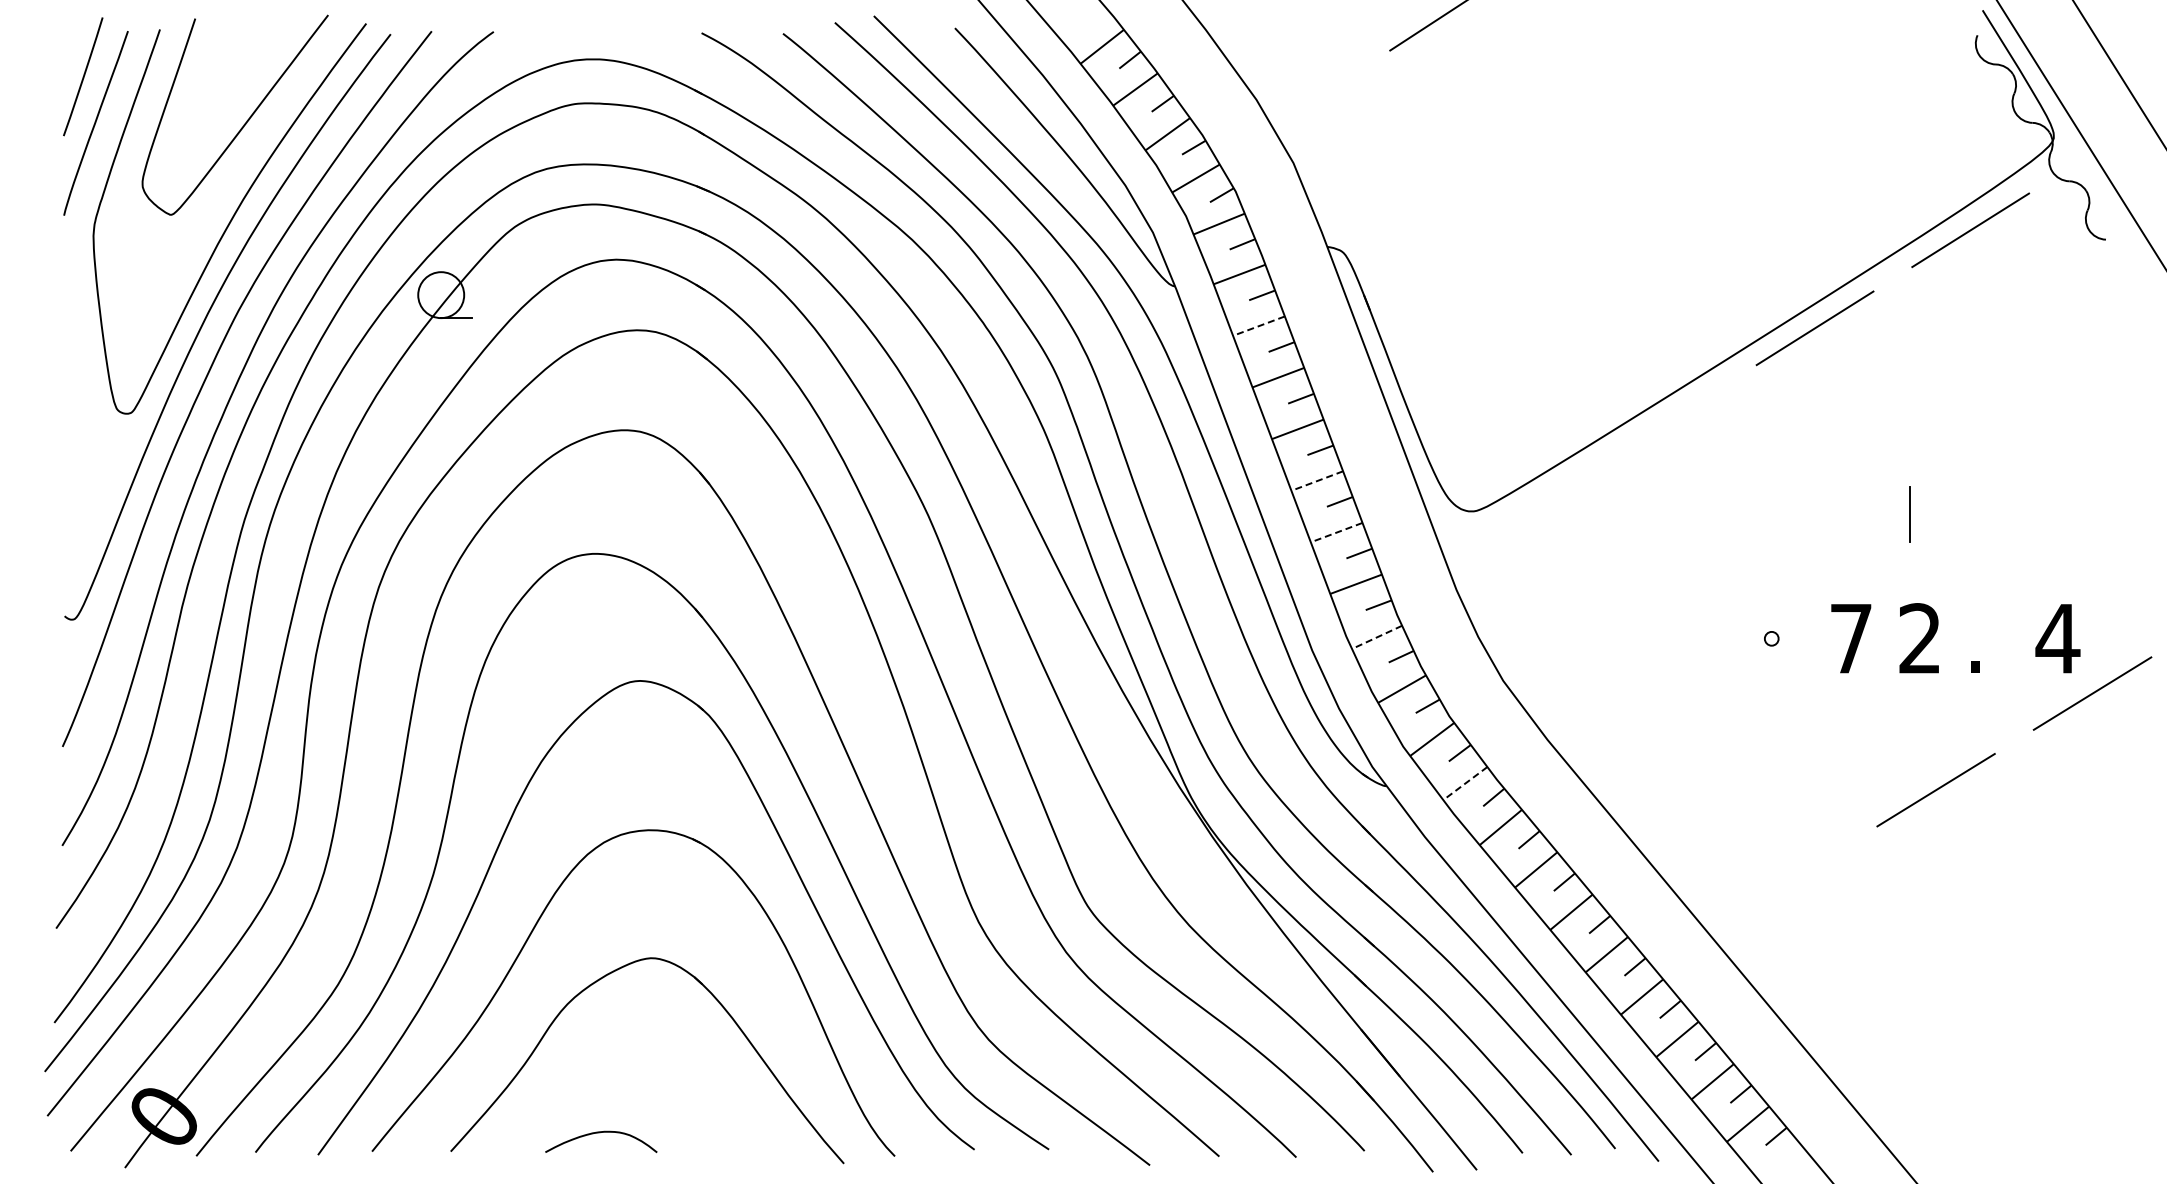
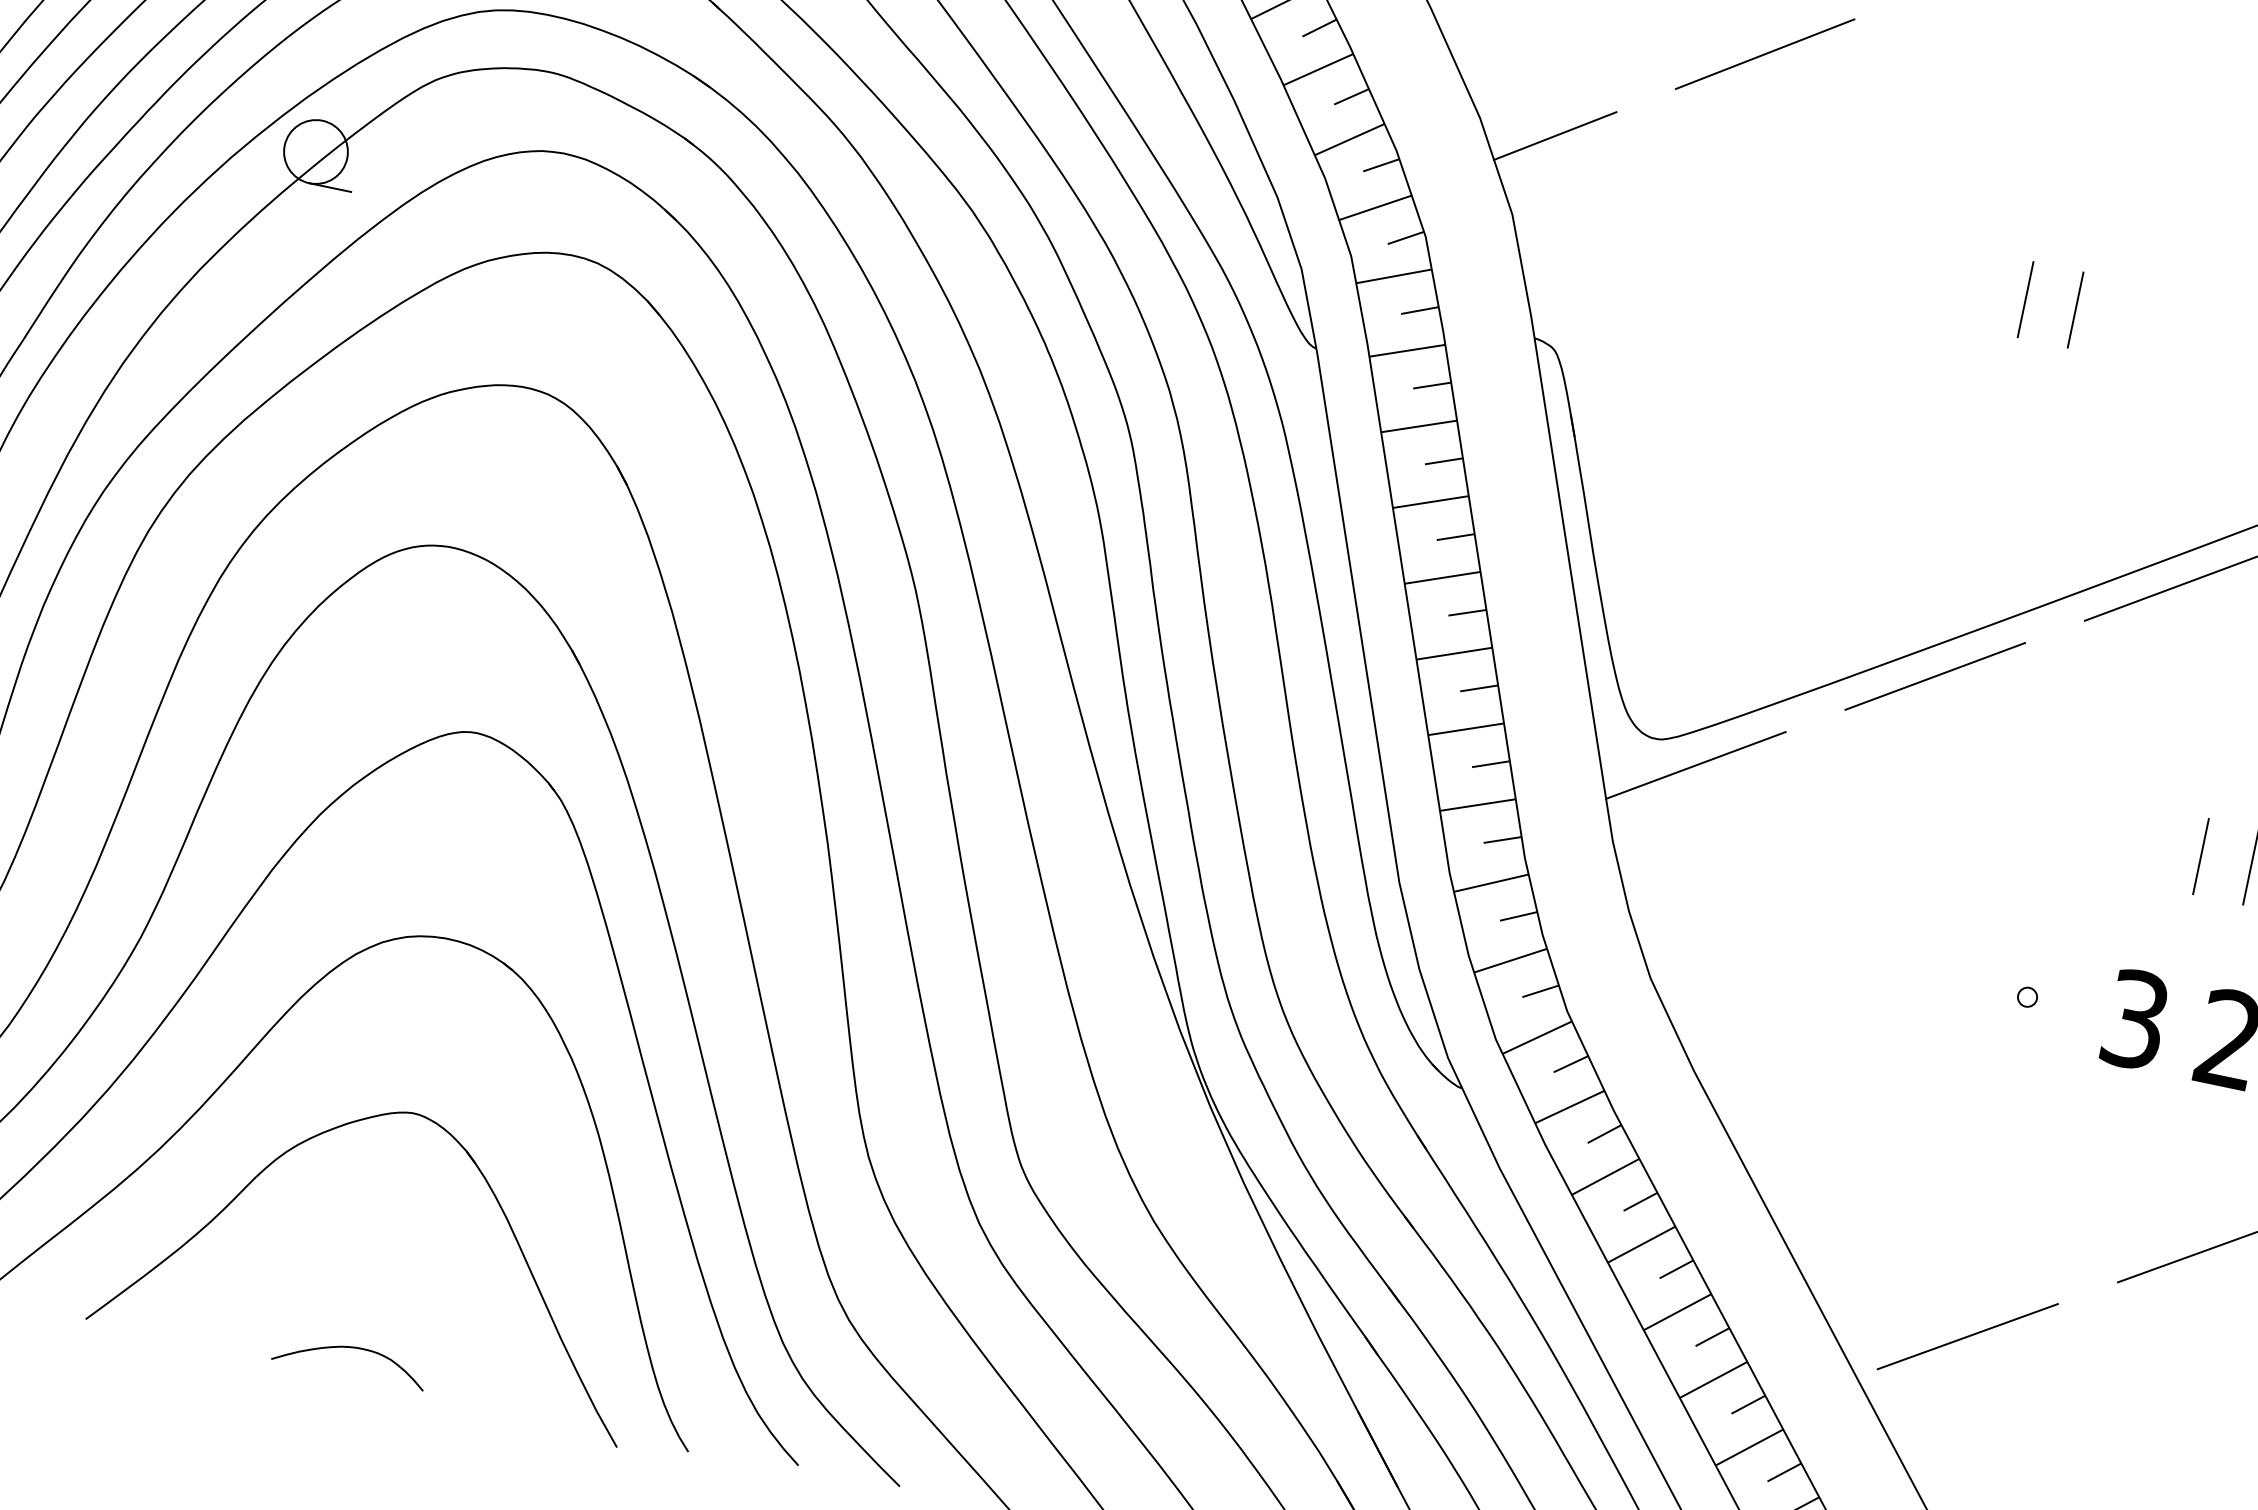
line: (1311, 101) -> (1554, 135), added
line: (1667, 147) -> (2025, 299), added
line: (1704, 147) -> (2075, 310), added
line: (1259, 326) -> (1419, 427), dashed -> solid
line: (1659, 426) -> (1935, 676), added
line: (1317, 481) -> (1454, 654), dashed -> solid
line: (1873, 513) -> (2201, 855), added
line: (1503, 524) -> (1695, 765), added
line: (1336, 532) -> (1465, 729), dashed -> solid
line: (1377, 637) -> (1491, 883), dashed -> solid
text: (1850, 638) -> (2134, 1019), 7 -> 3
line: (1465, 783) -> (1570, 1107), dashed -> solid
line: (1779, 886) -> (1967, 1336), added
curve: (600, 1133) -> (351, 1349), moved

